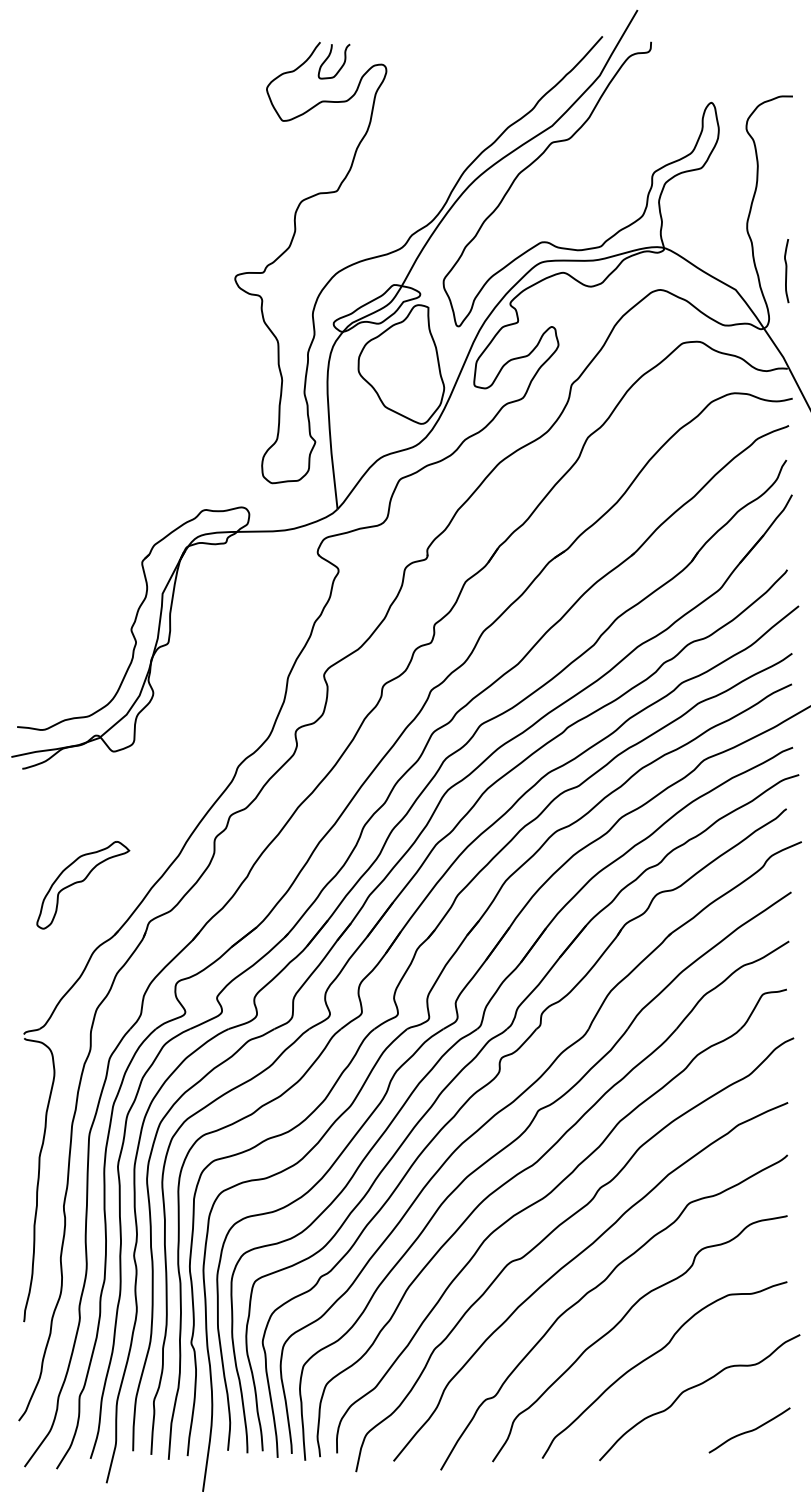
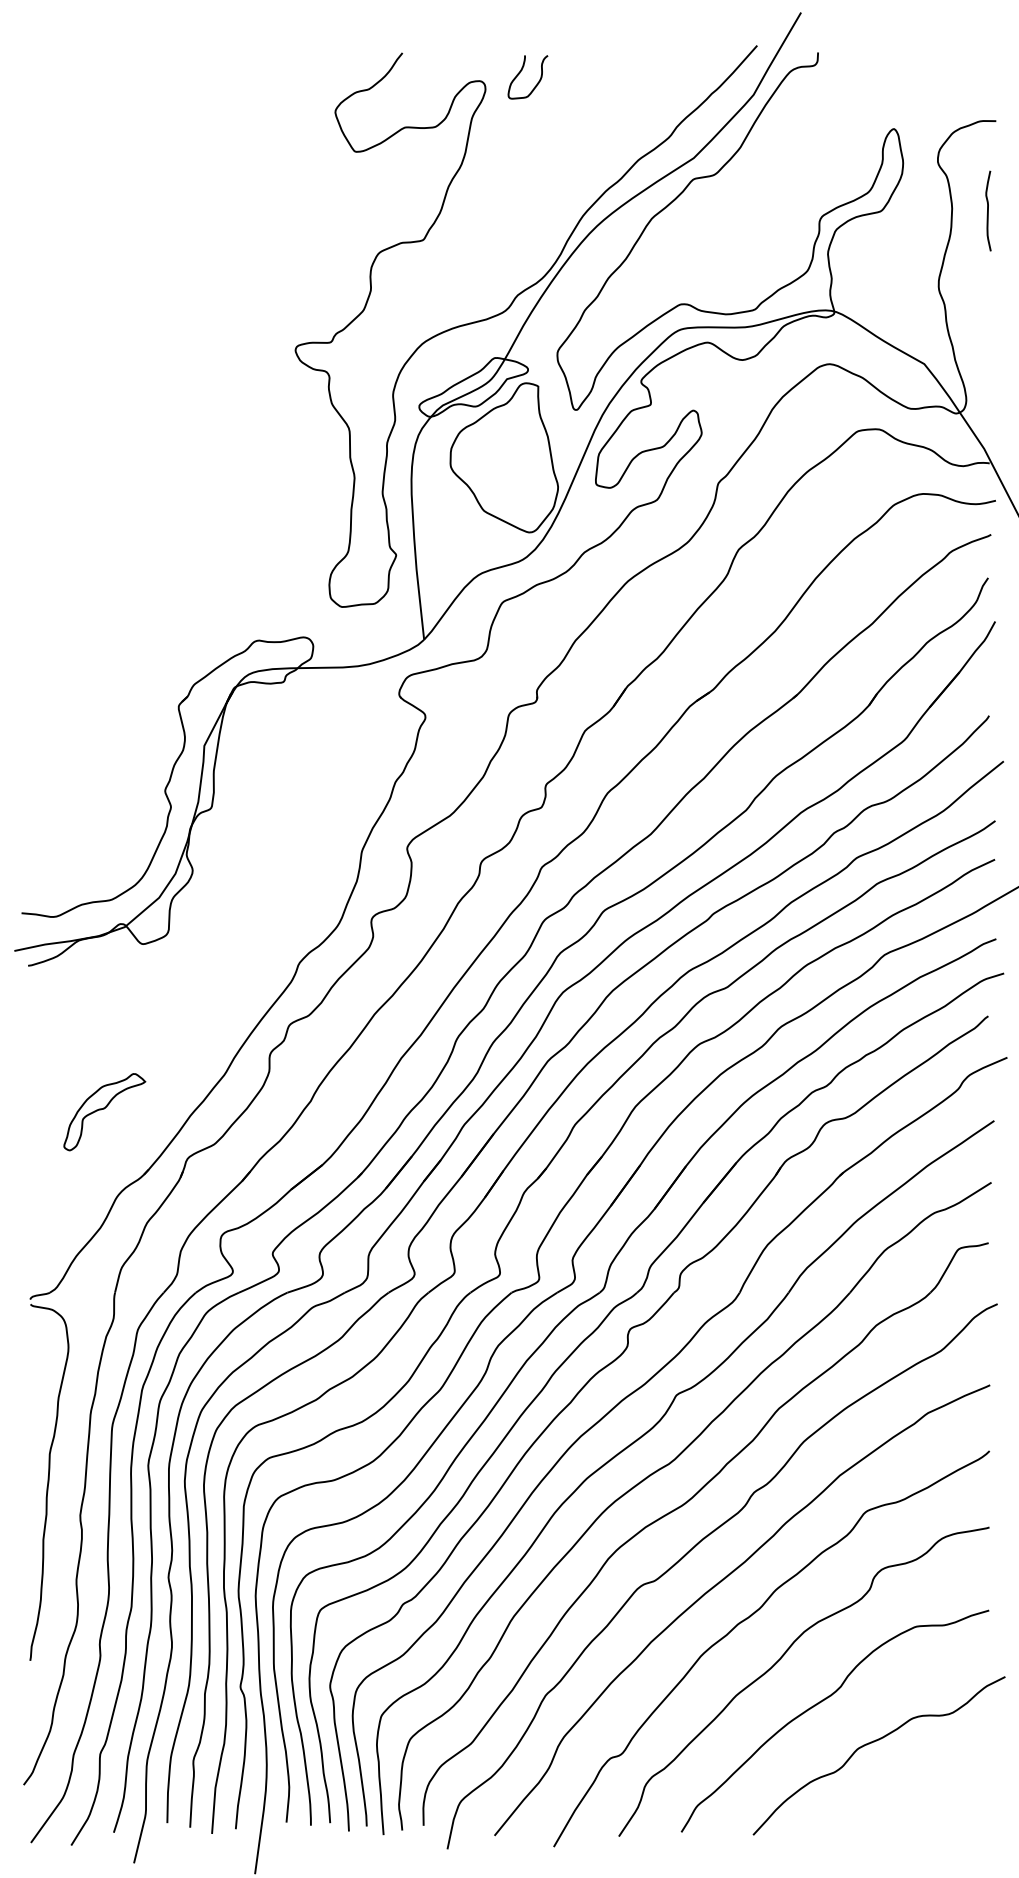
curve: (328, 58) -> (520, 73), moved
curve: (786, 271) -> (988, 211), moved
part: (83, 885) -> (104, 1112), size x0.7
curve: (749, 1430) -> (941, 1797), removed

